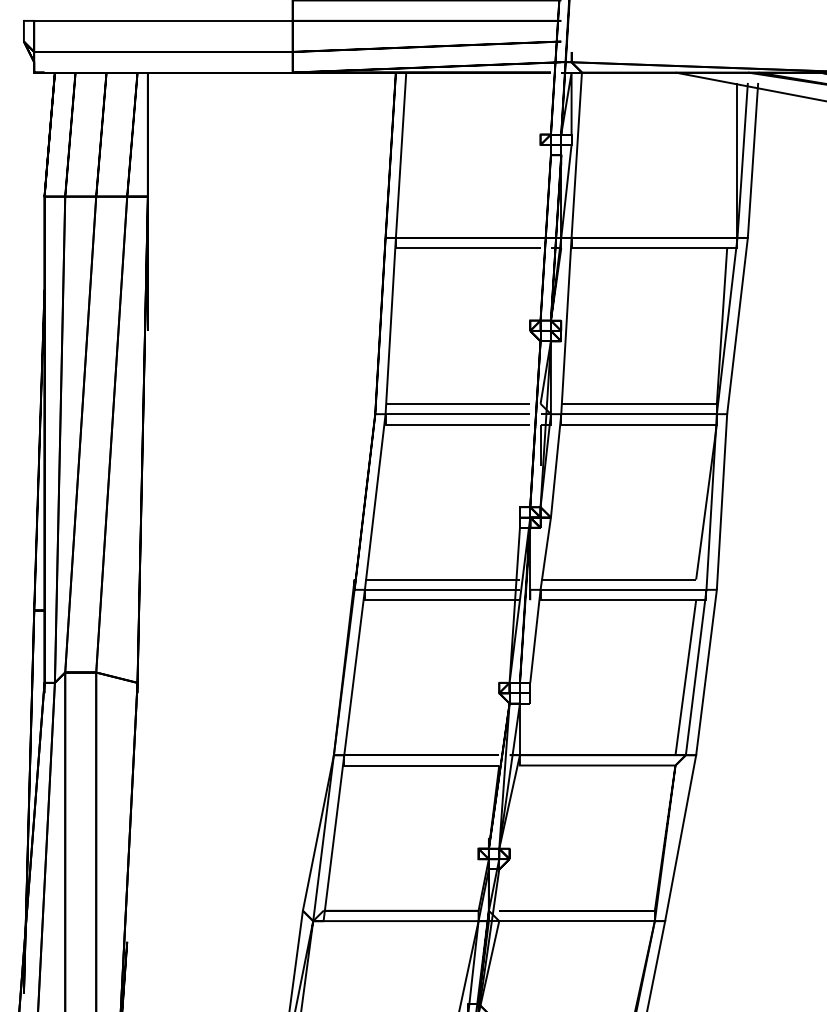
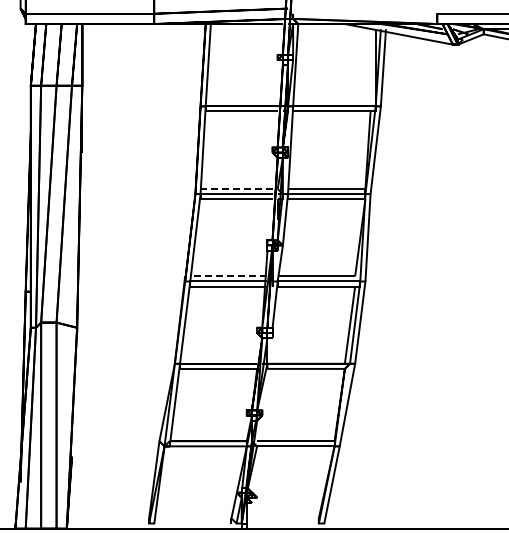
line: (457, 403) -> (236, 188), solid -> dashed
line: (441, 579) -> (228, 276), solid -> dashed

